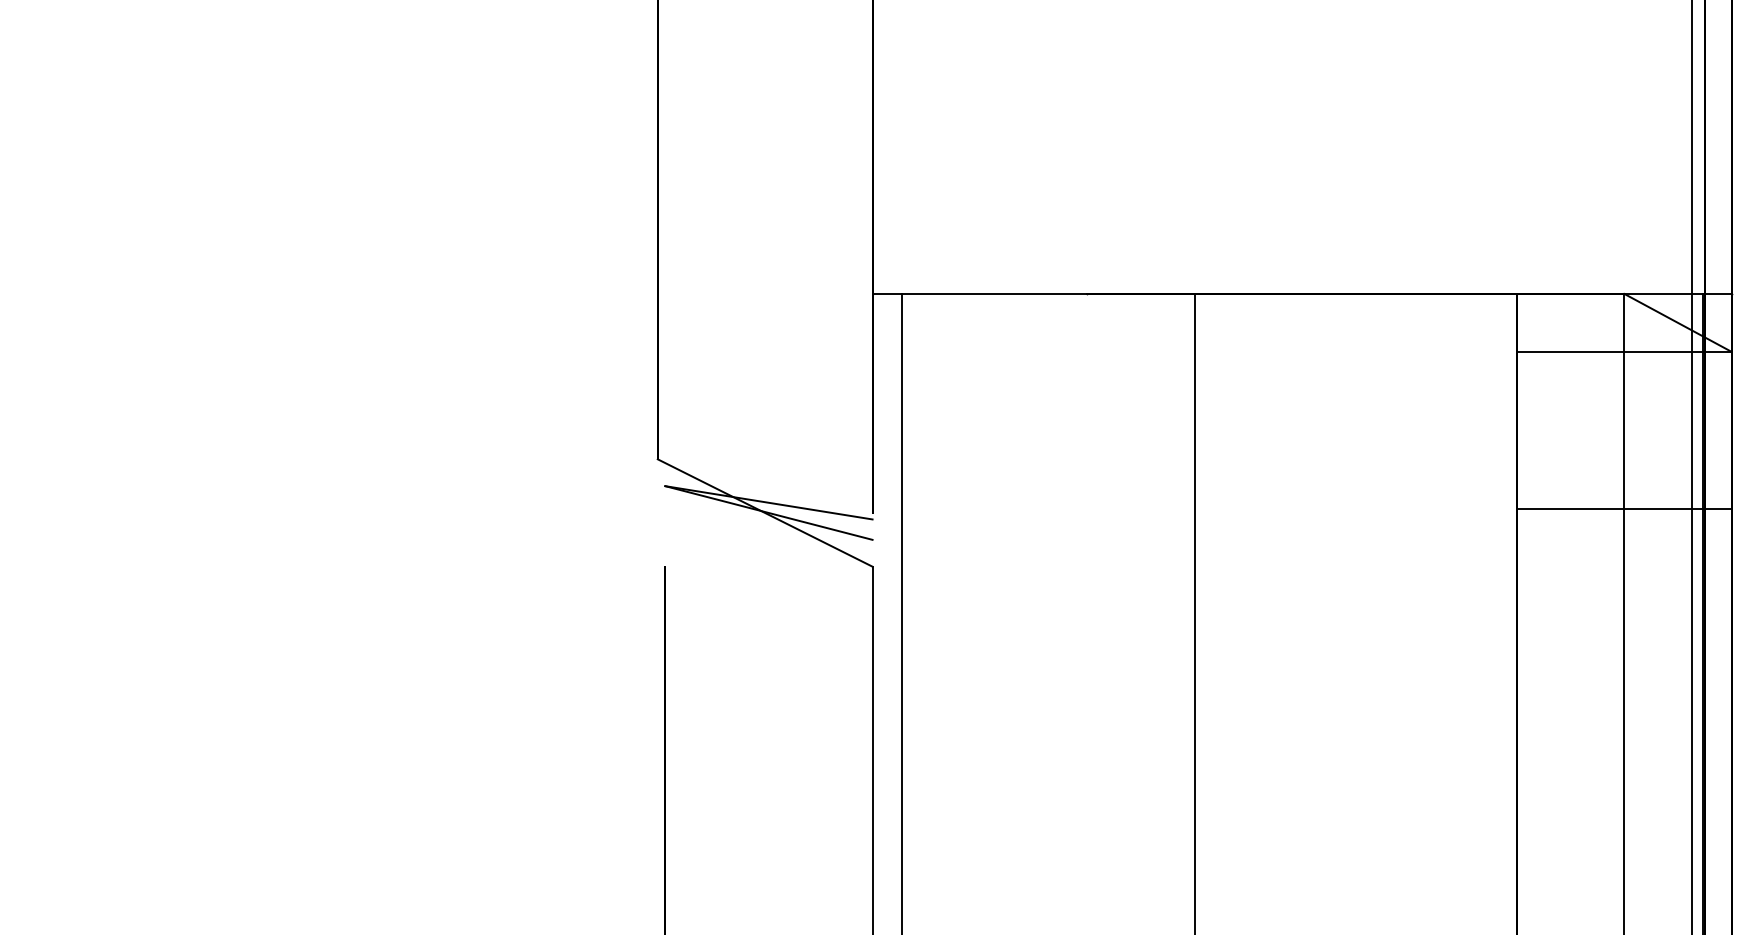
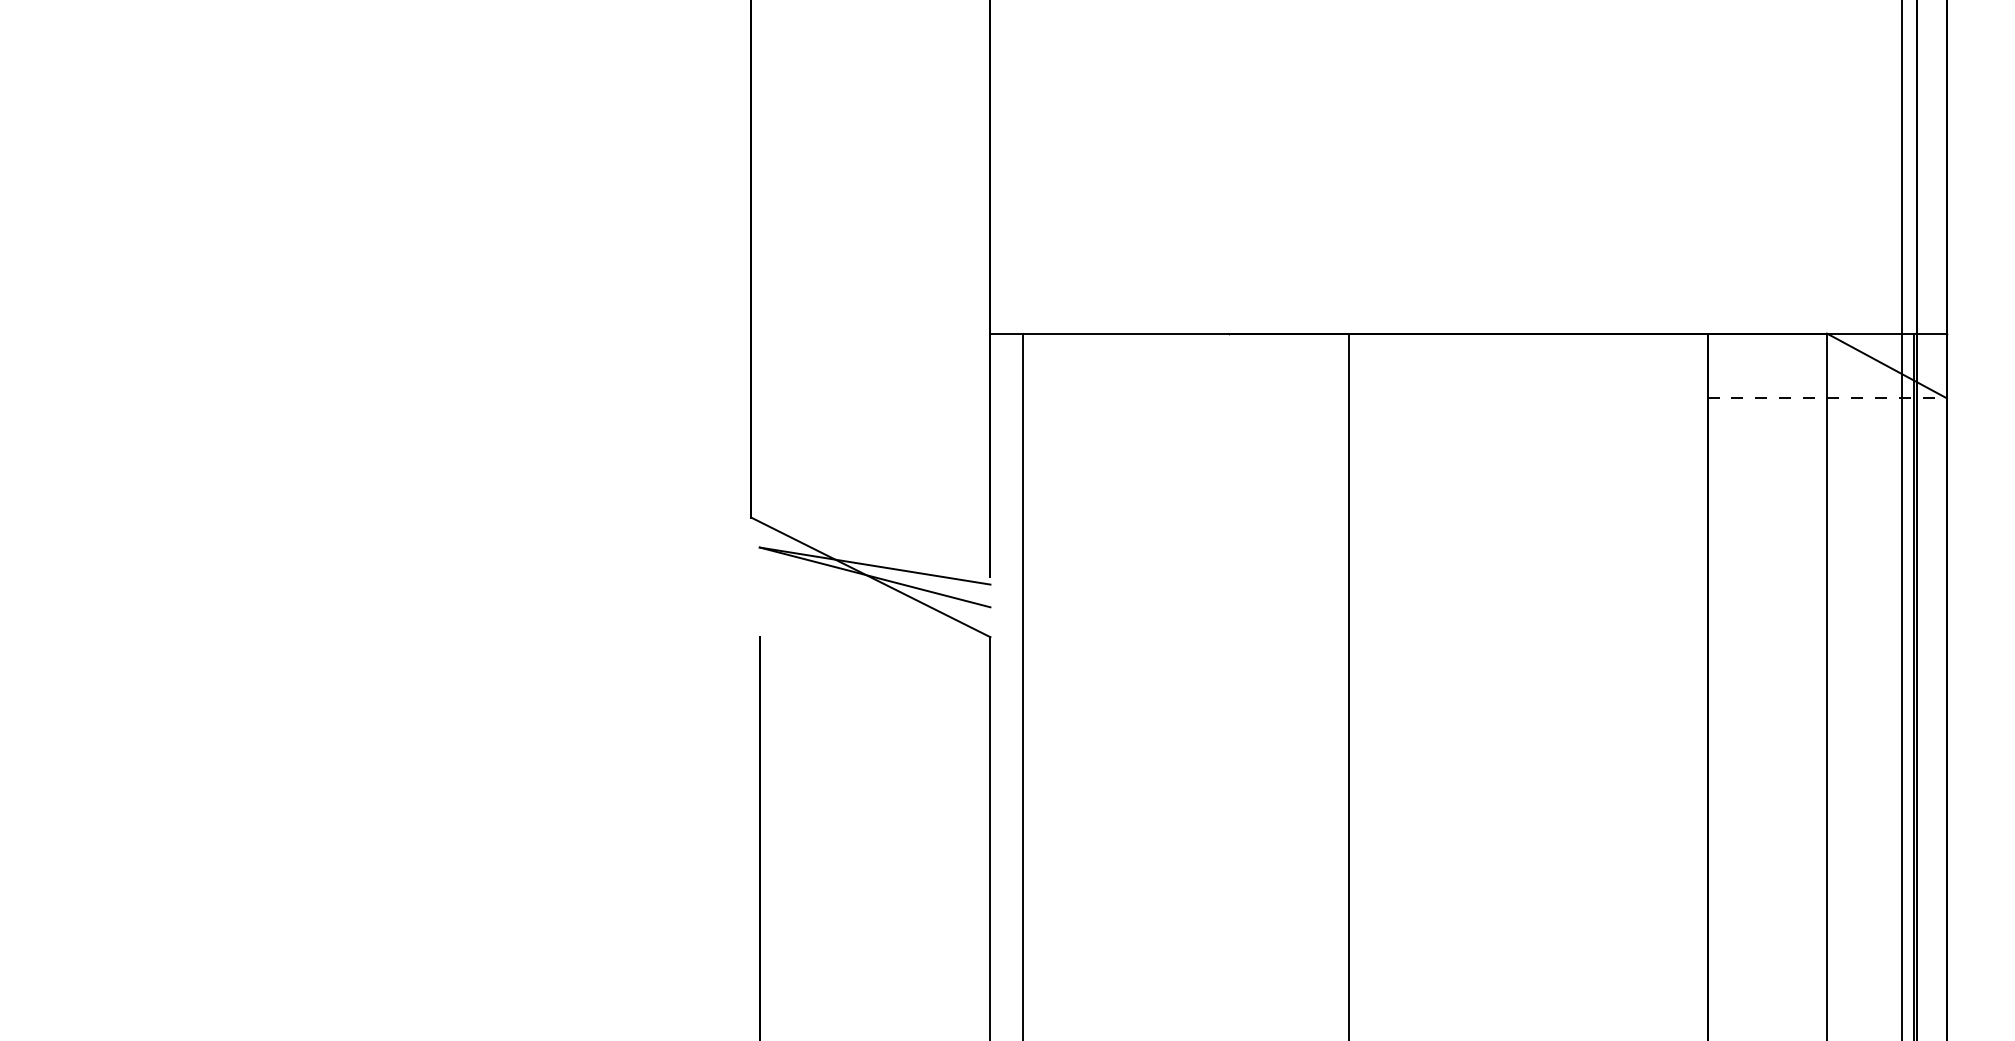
line: (1624, 352) -> (1827, 398), solid -> dashed
line: (1623, 508) -> (1826, 572), removed

